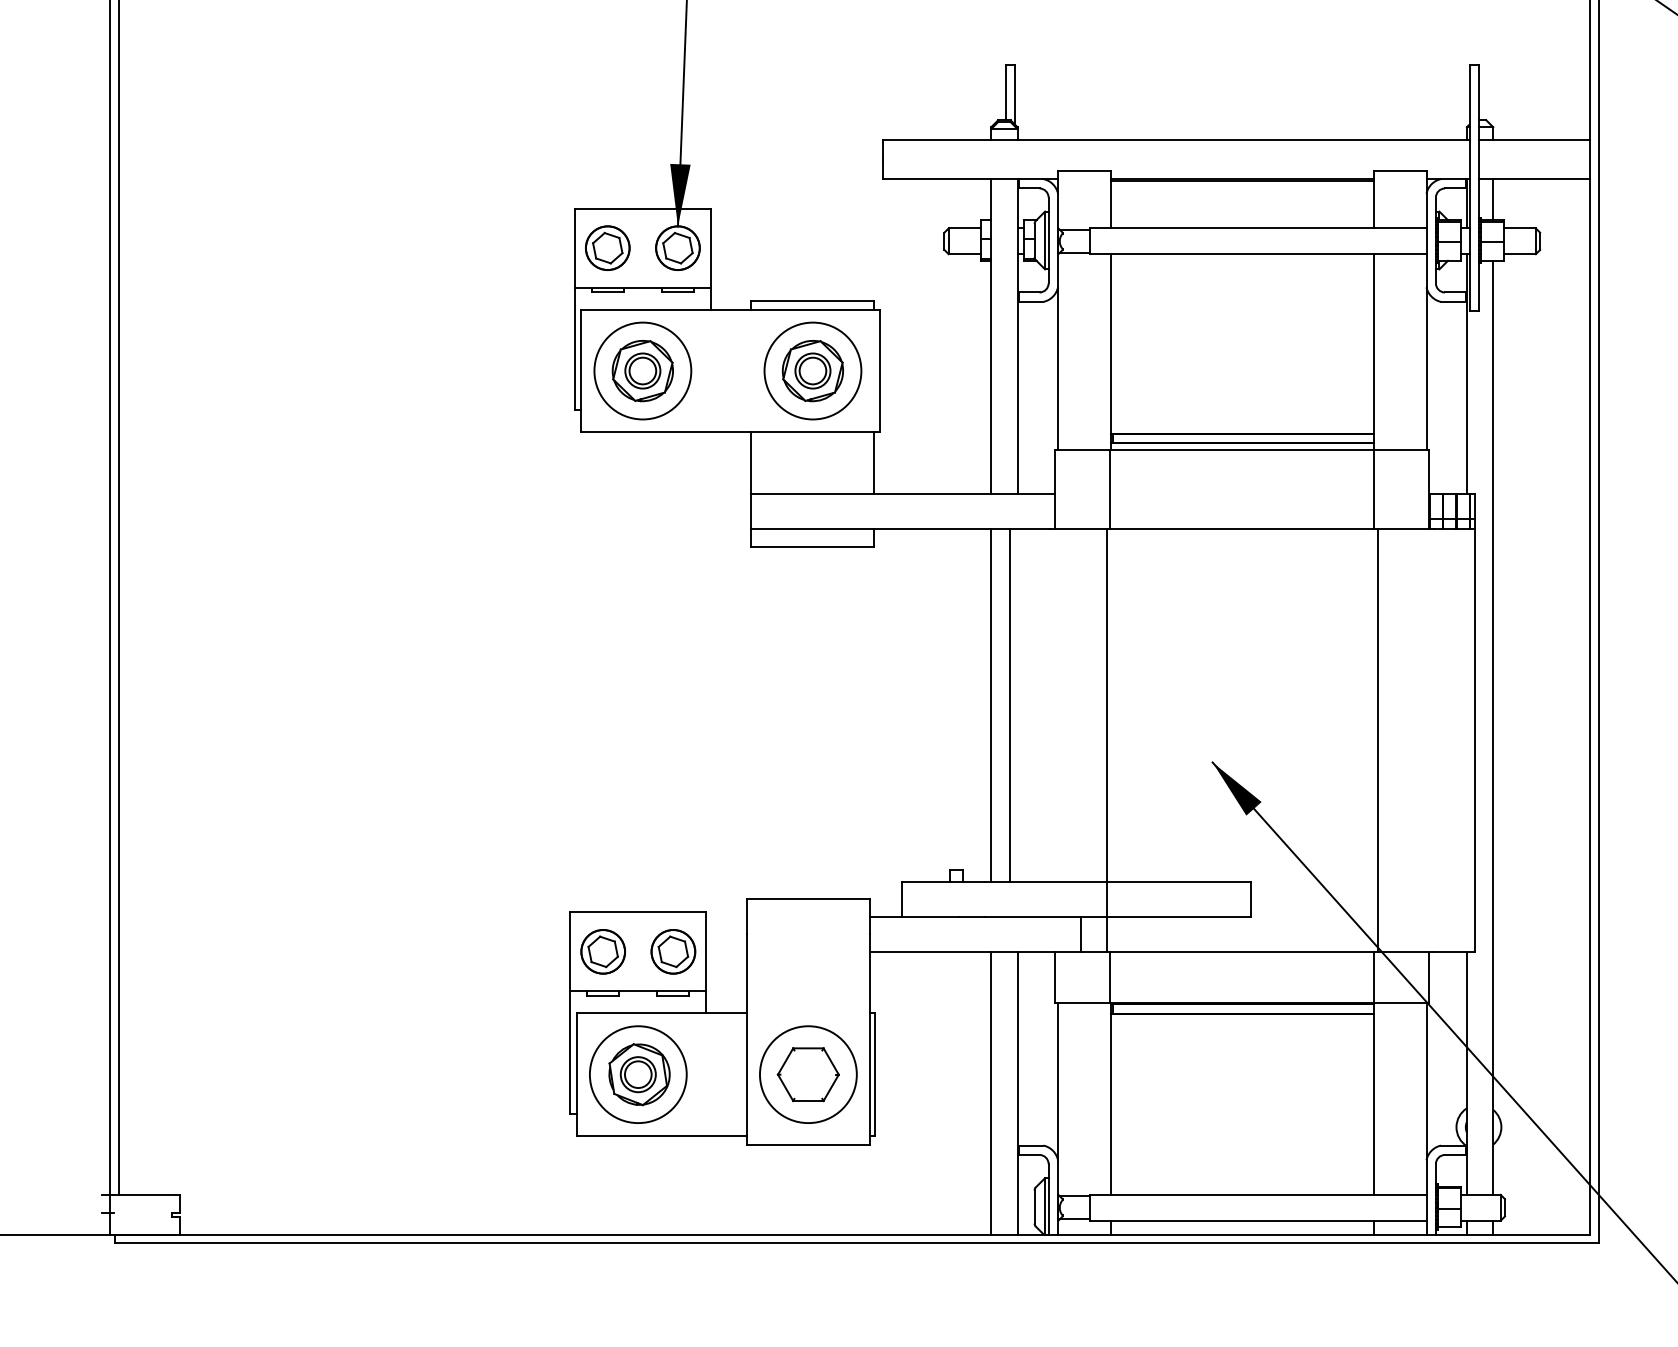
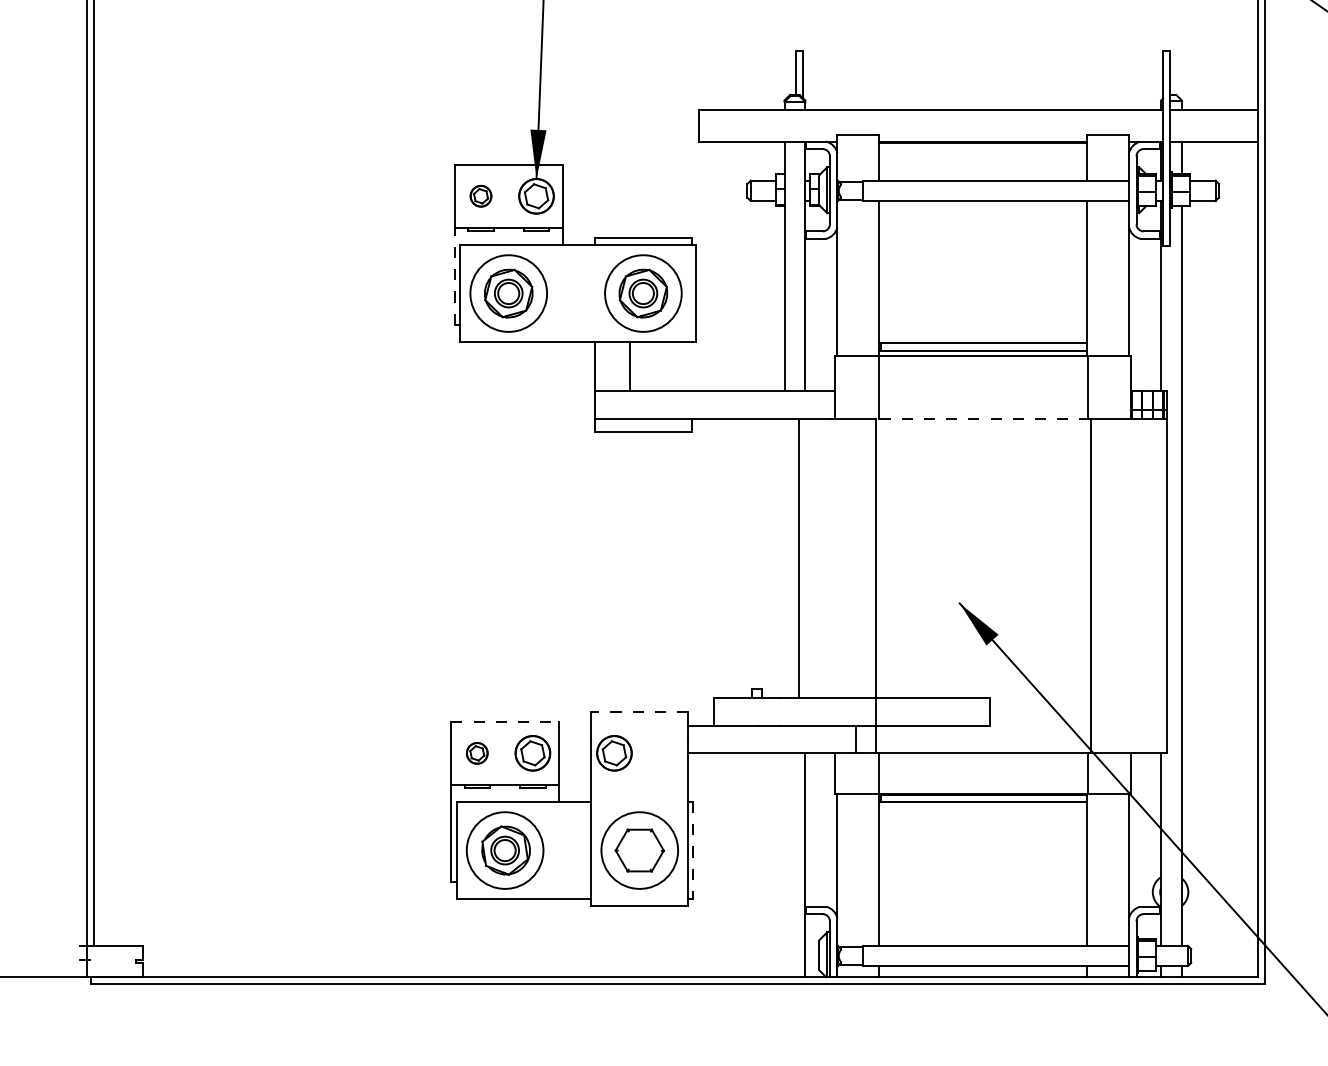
part: (607, 247) -> (480, 195), size x0.6
line: (574, 348) -> (454, 275), solid -> dashed
line: (874, 462) -> (630, 365), moved
line: (1242, 528) -> (983, 418), solid -> dashed
line: (991, 704) -> (784, 557), removed
line: (807, 899) -> (639, 711), solid -> dashed
line: (638, 912) -> (505, 722), solid -> dashed
part: (602, 951) -> (476, 753), size x0.6
part: (776, 951) -> (614, 753), added
line: (875, 1075) -> (692, 851), solid -> dashed
line: (991, 1092) -> (784, 864), removed

